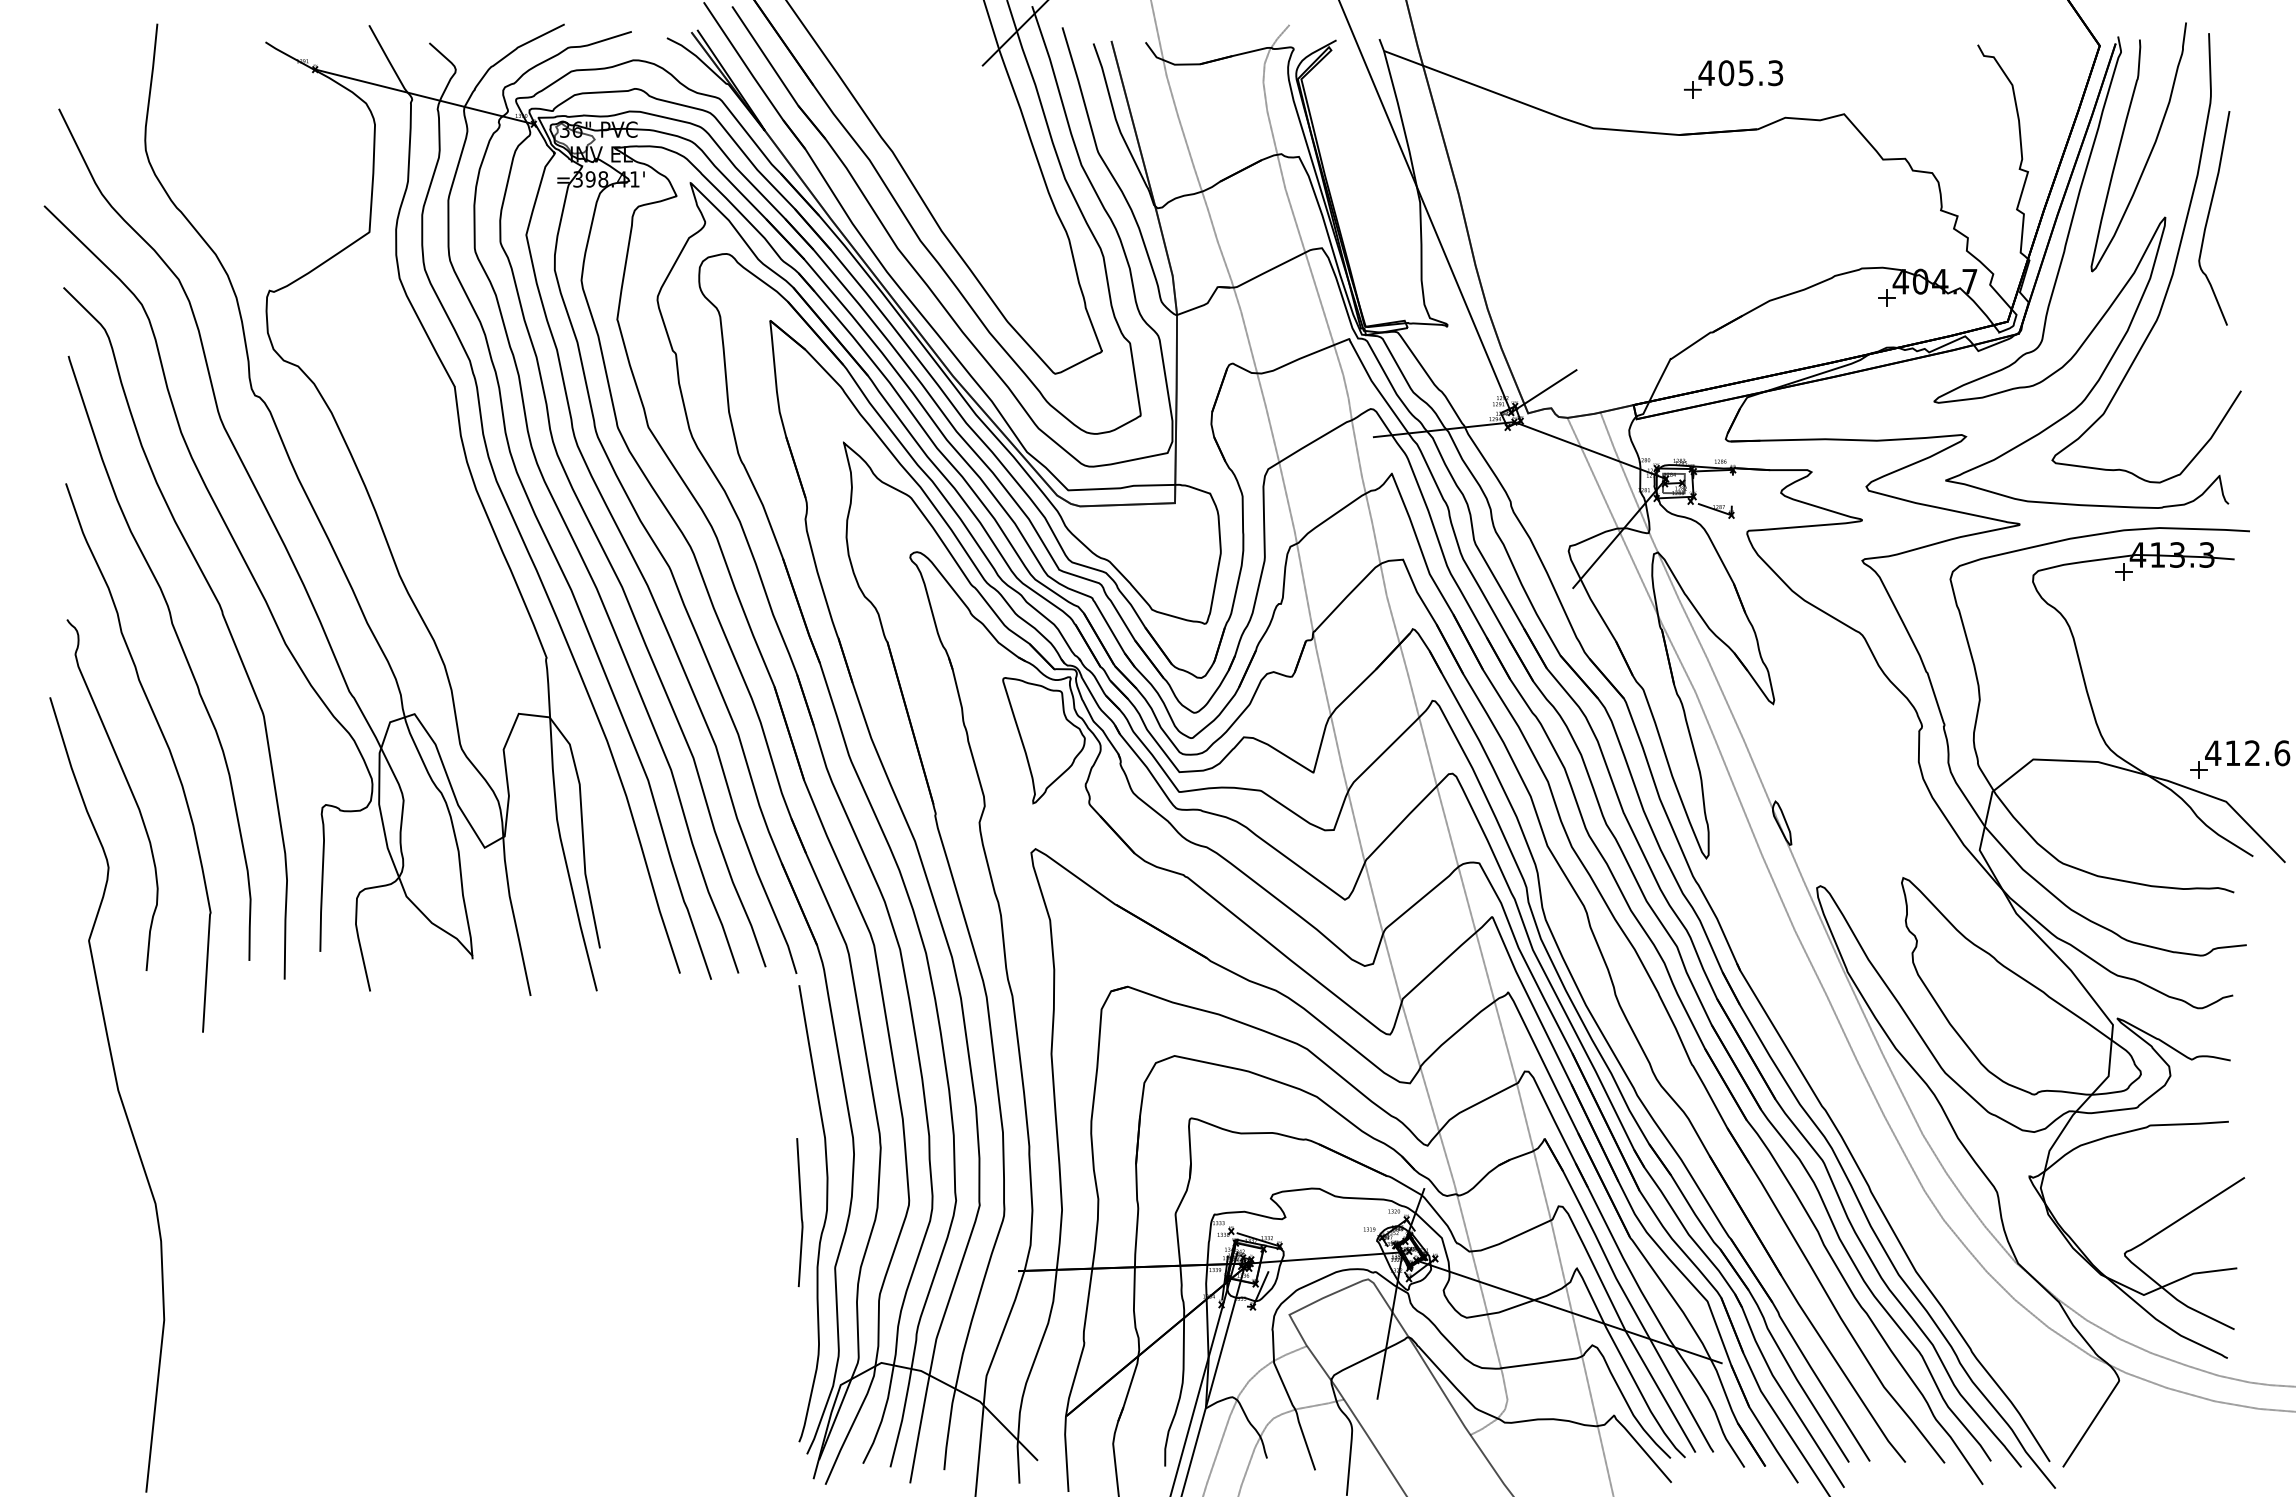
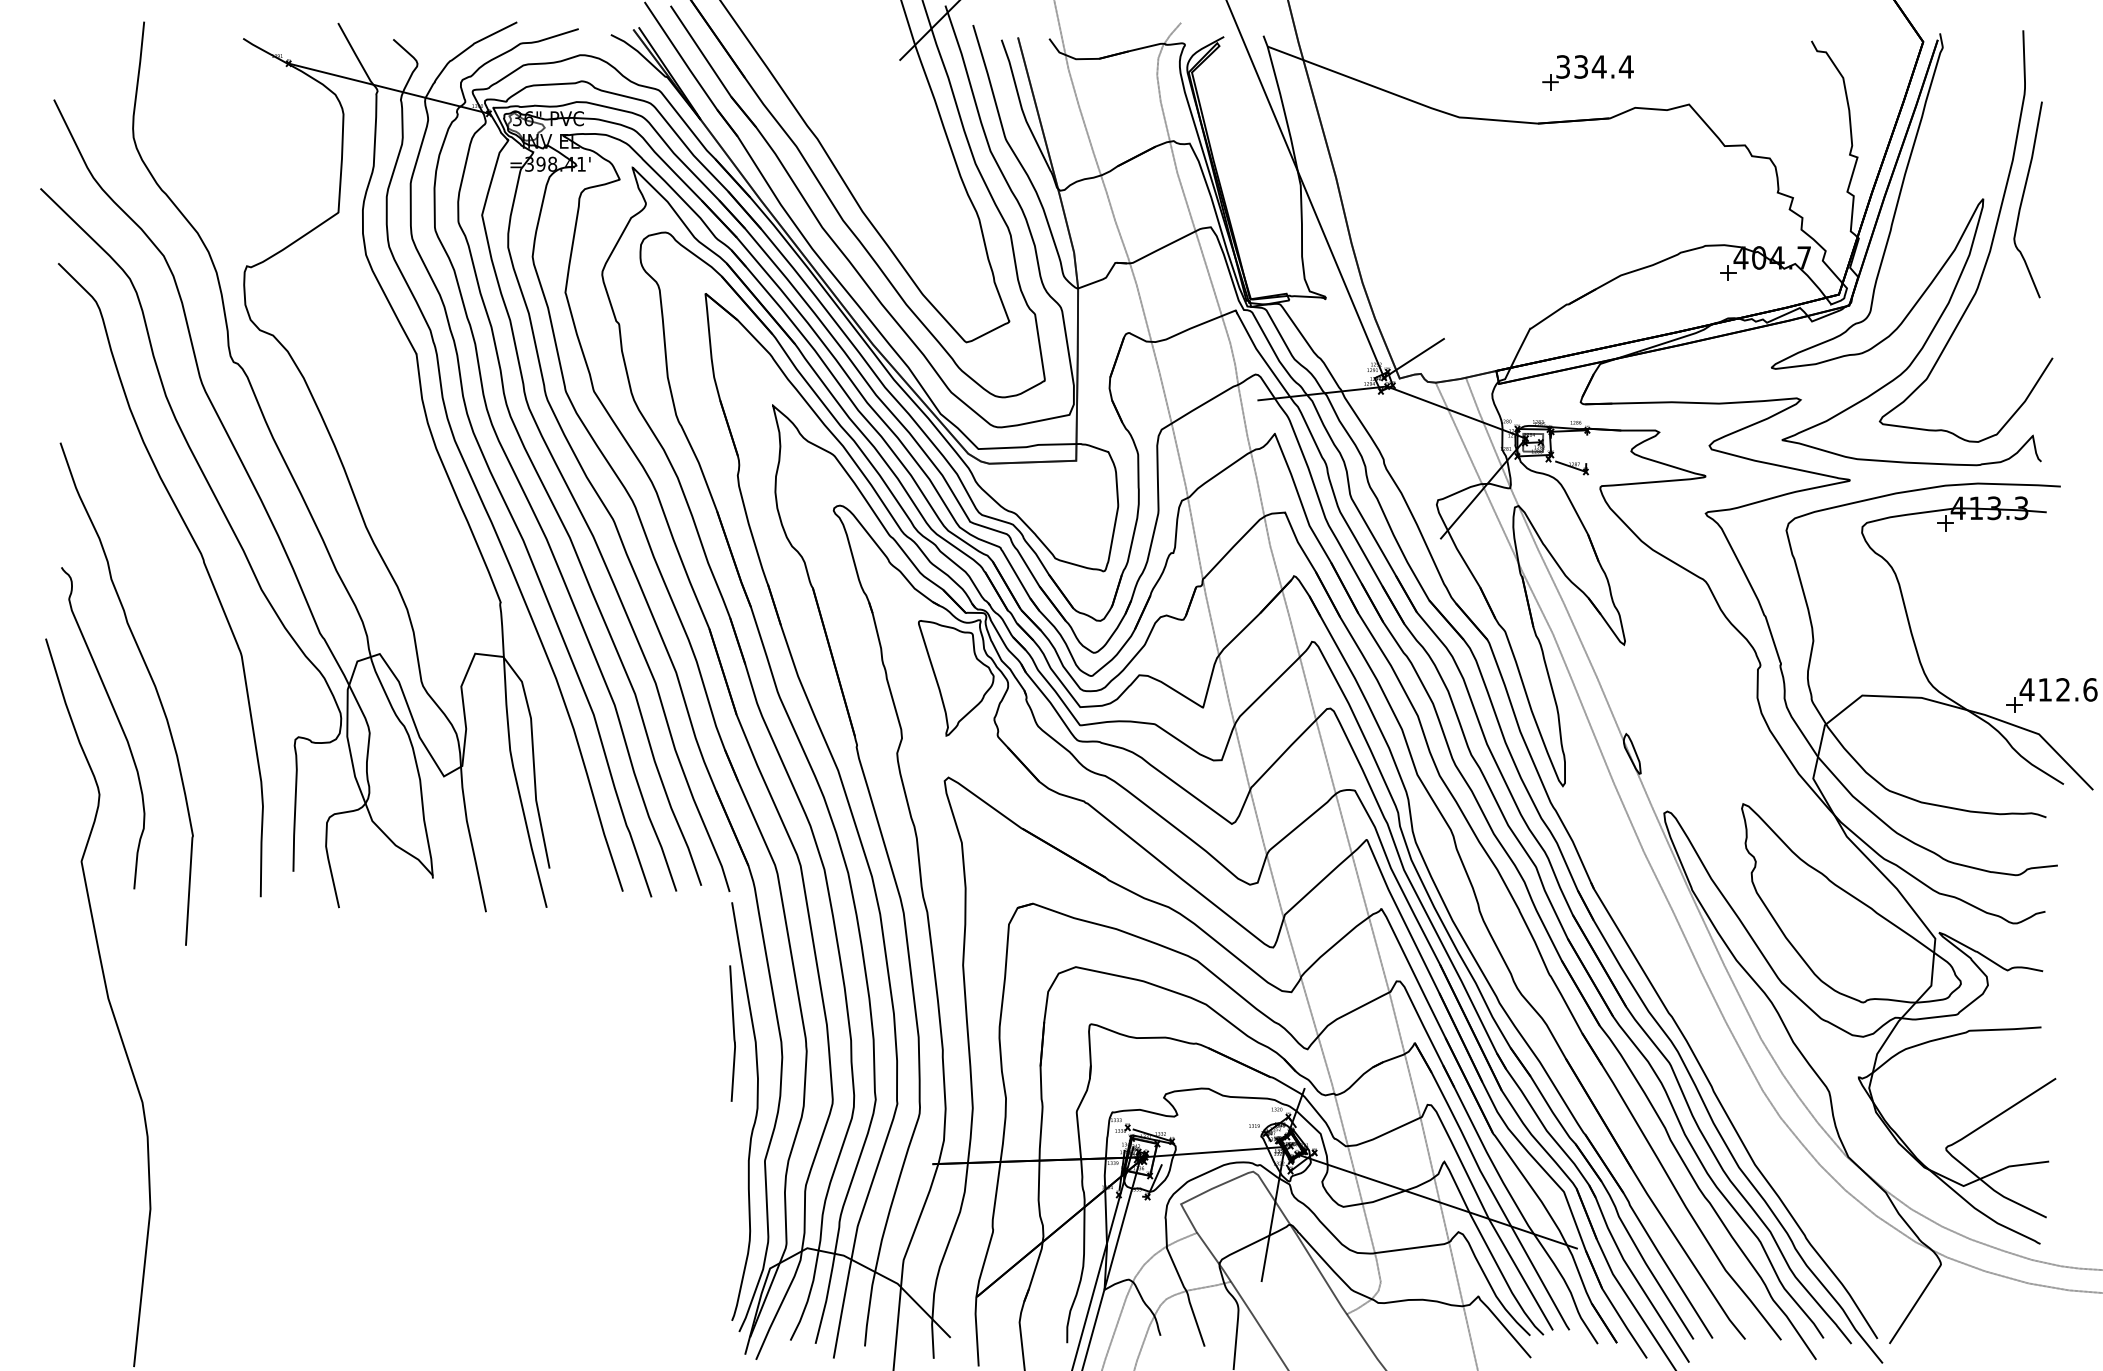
text: (1740, 73) -> (1594, 67), 405.3 -> 334.4
curve: (2149, 153) -> (1968, 140), removed
curve: (181, 649) -> (166, 594), removed
curve: (800, 1212) -> (733, 1033), moved

